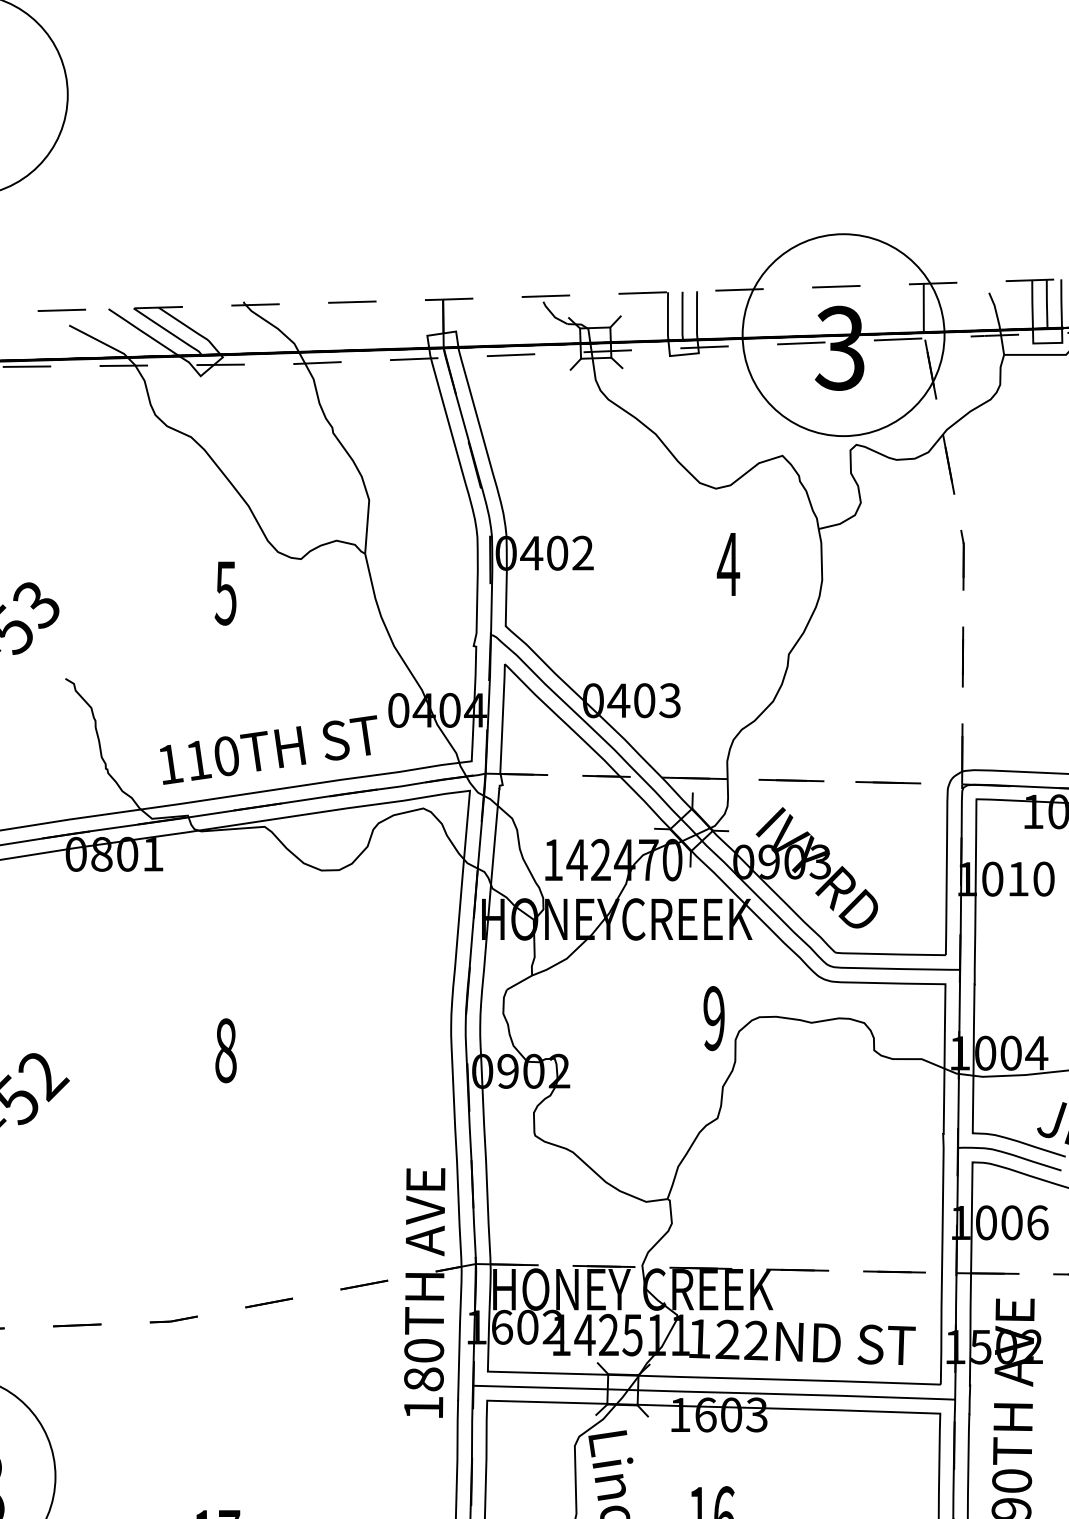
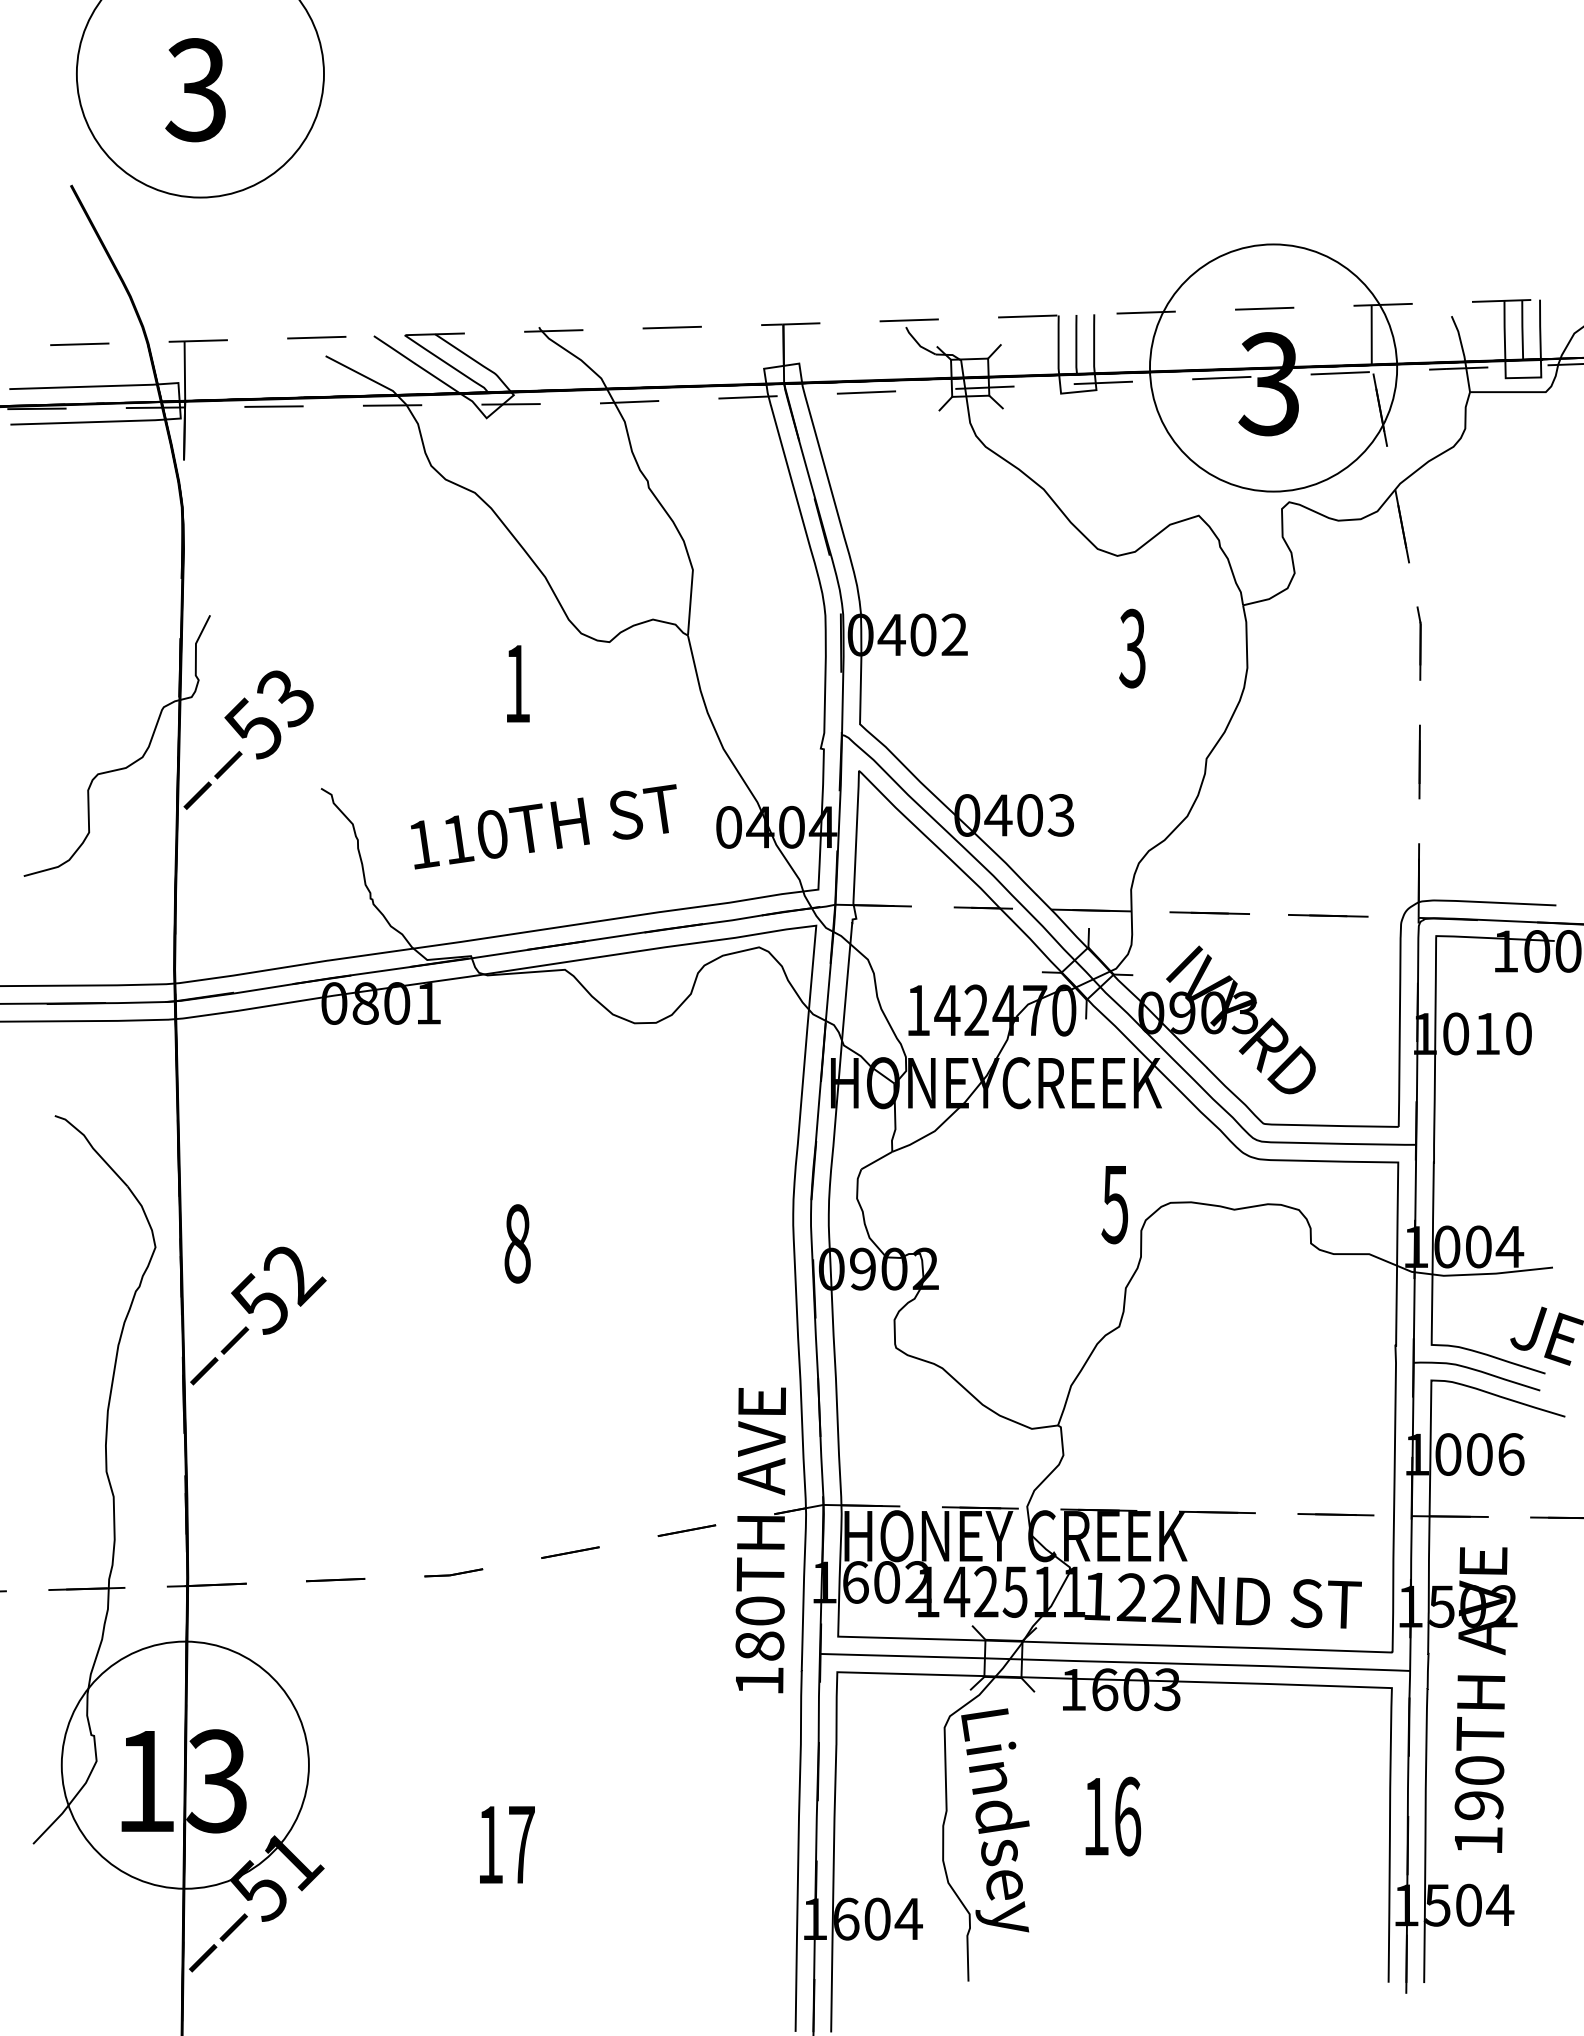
text: (728, 564) -> (1132, 648), 4 -> 3
text: (225, 593) -> (516, 684), 5 -> 1
text: (268, 749) -> (543, 826), moved
text: (713, 1018) -> (1114, 1204), 9 -> 5

